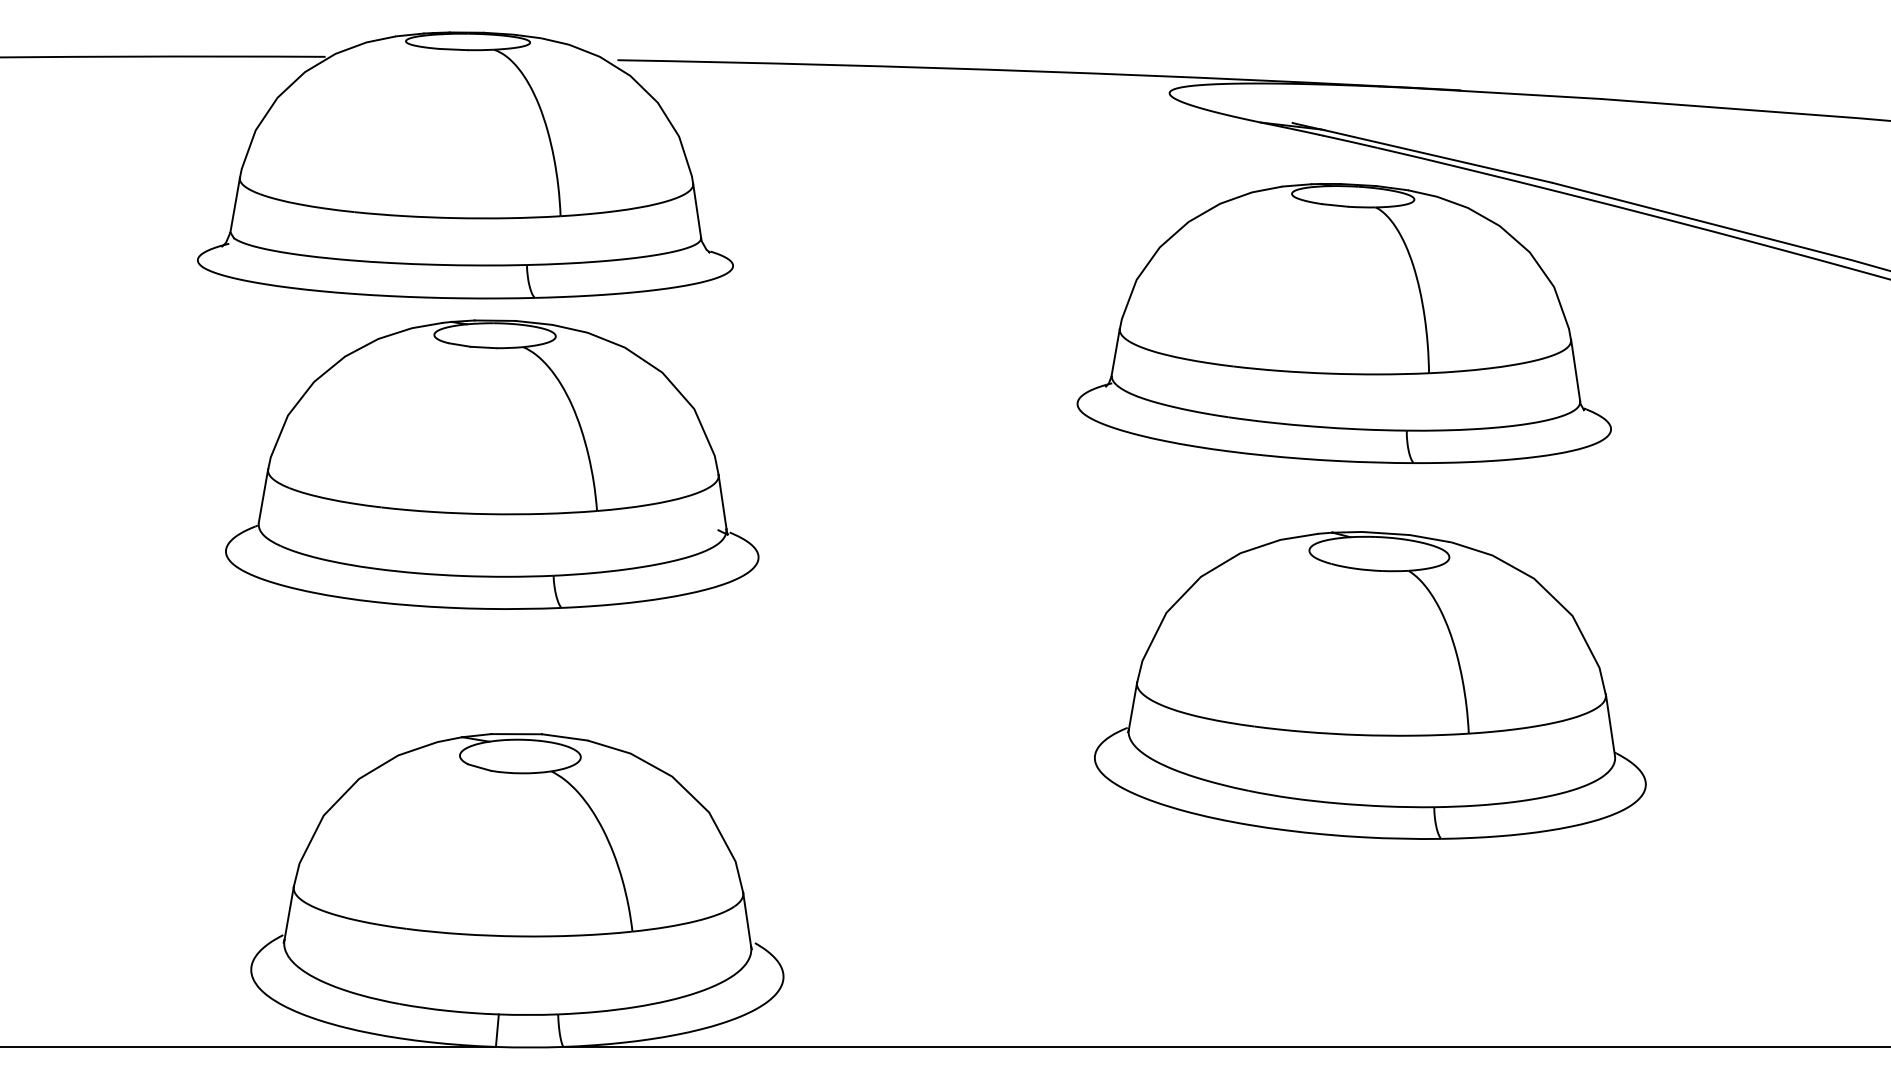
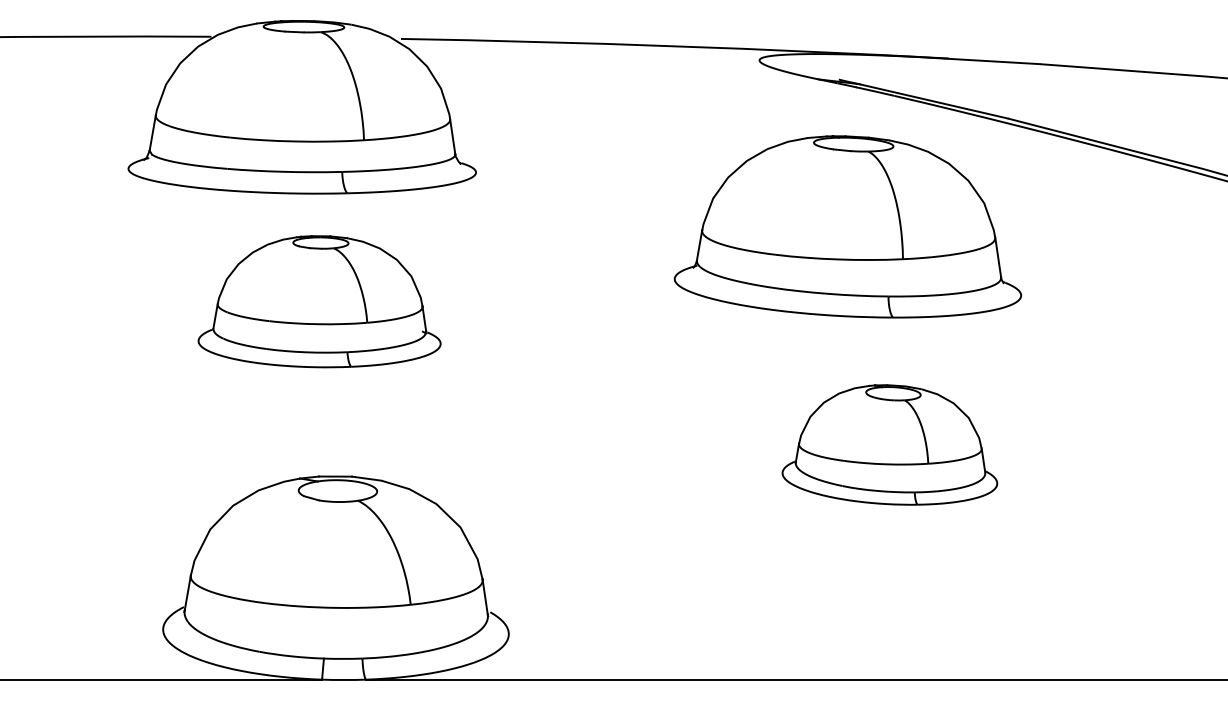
part: (1343, 322) -> (847, 226), moved
part: (491, 464) -> (319, 301), size x0.7
part: (1369, 684) -> (889, 444), size x0.6

